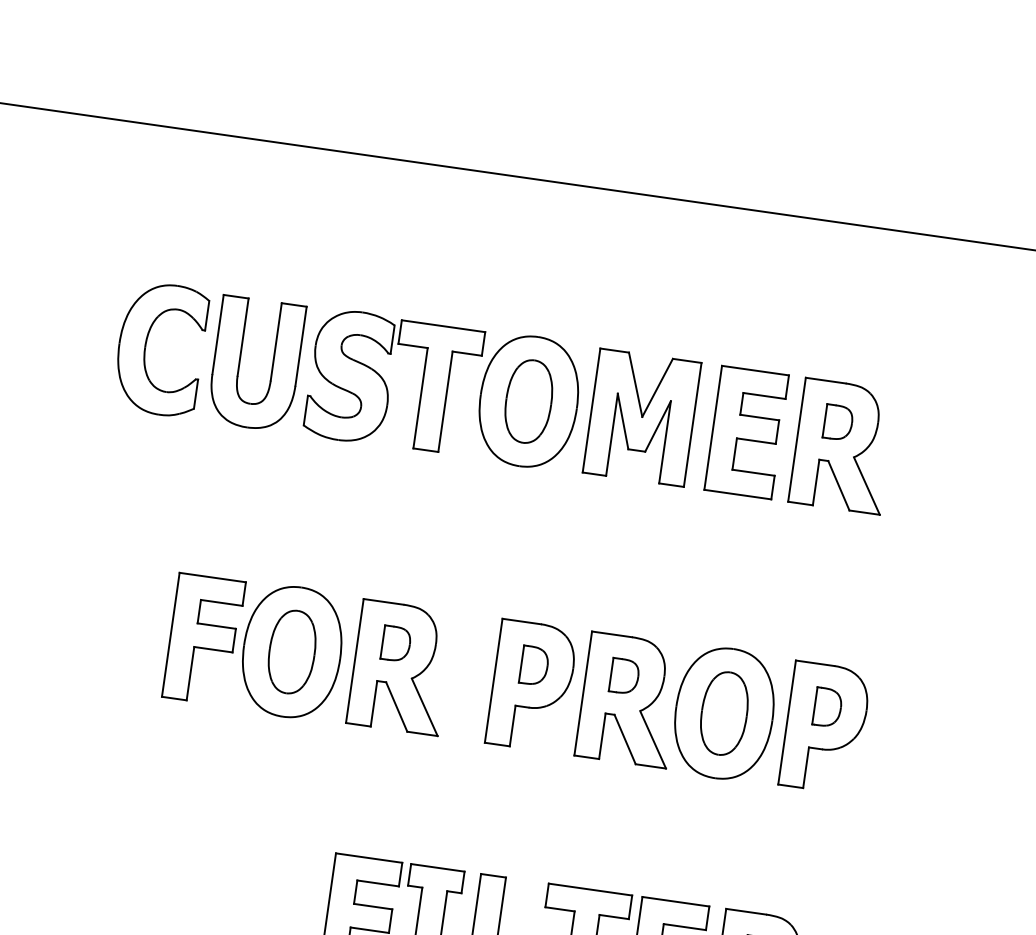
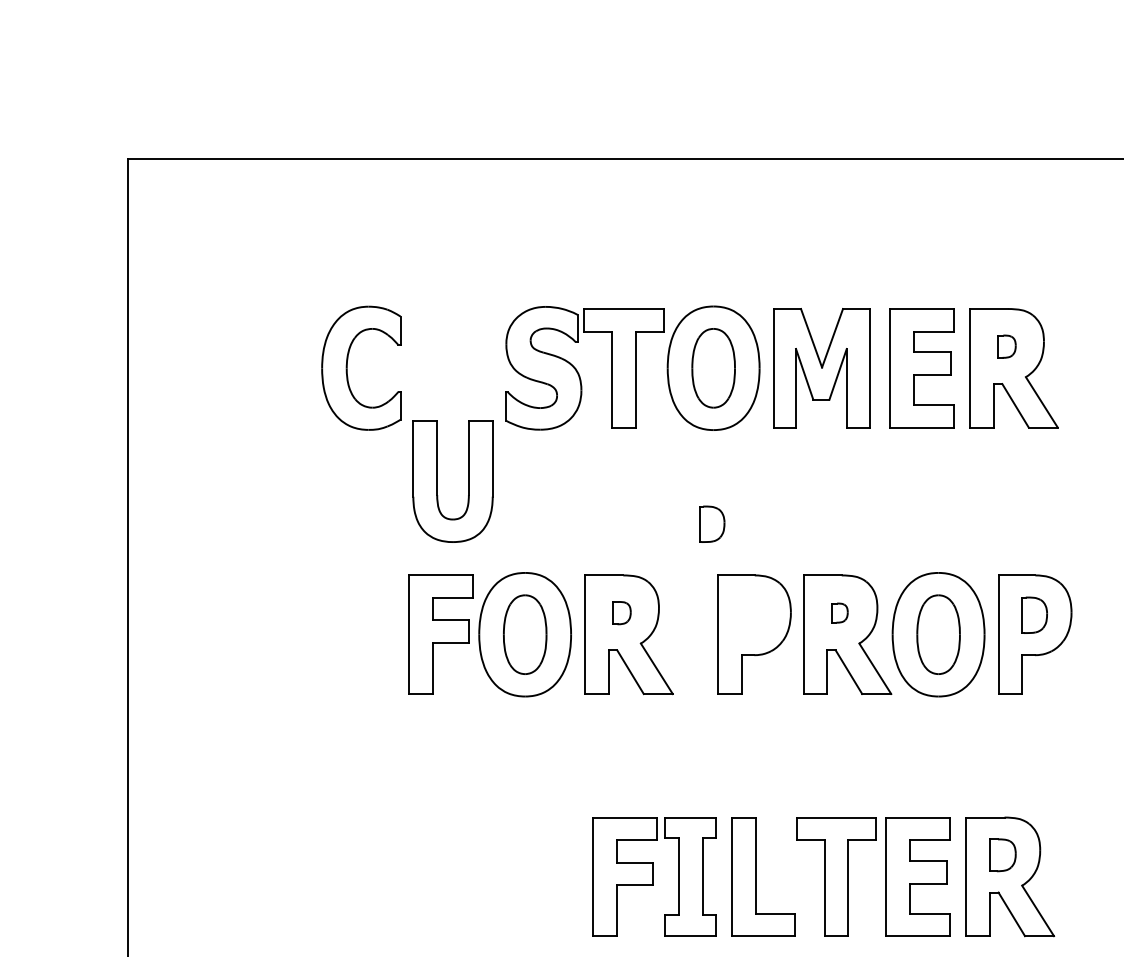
part: (239, 361) -> (437, 481), moved
part: (838, 422) -> (1006, 346), size x0.7
part: (396, 643) -> (621, 612), size x0.7
part: (534, 665) -> (712, 523), moved
part: (624, 675) -> (839, 612), size x0.6

